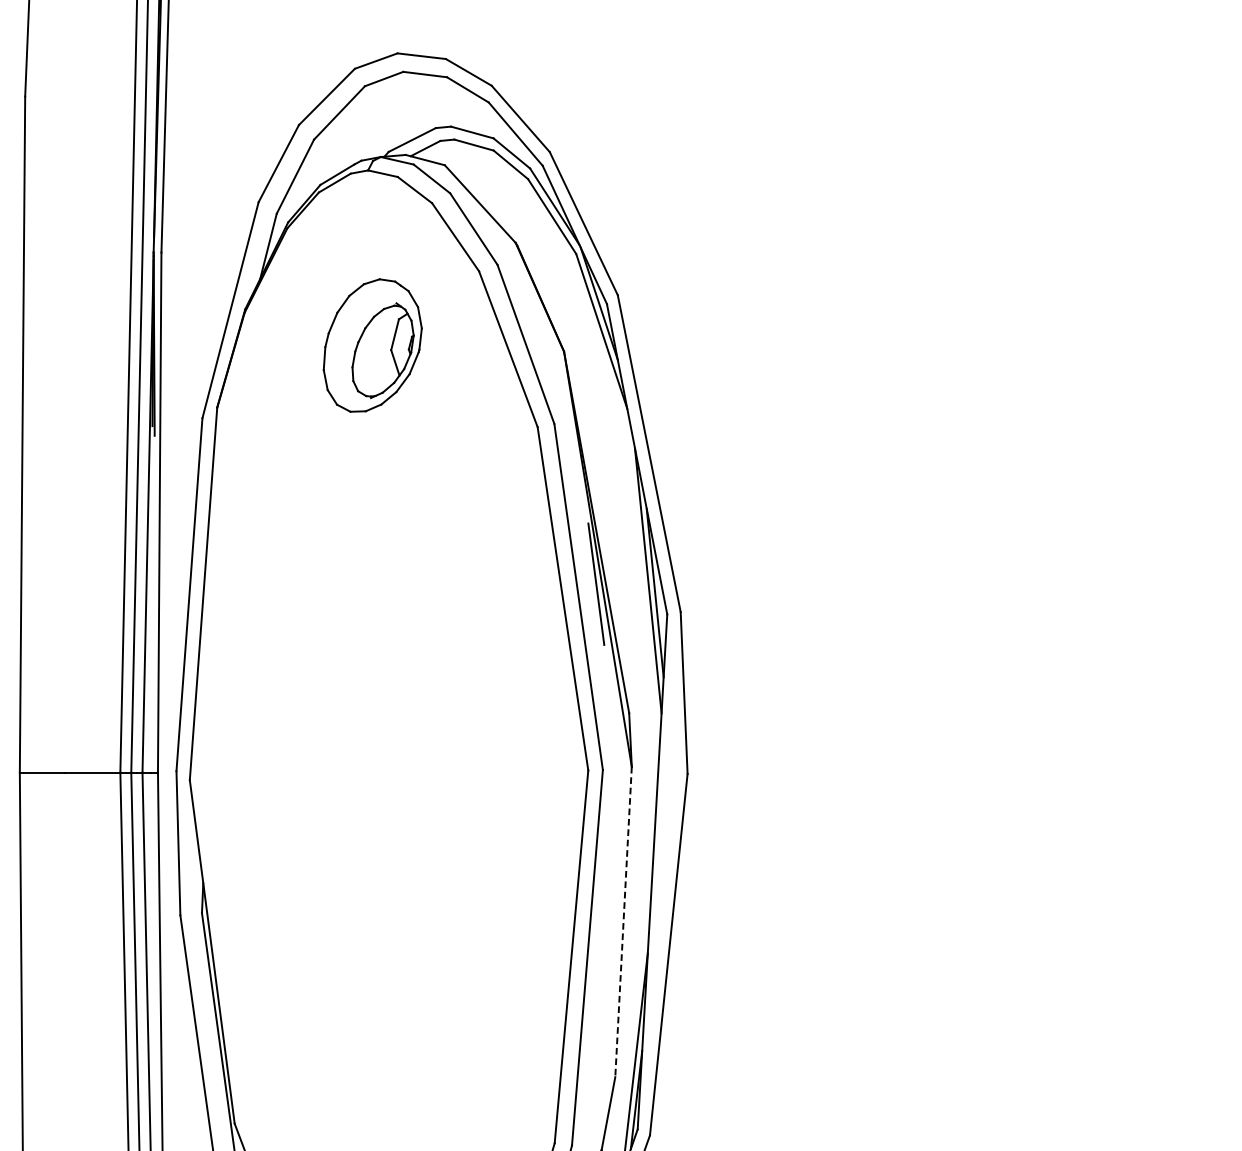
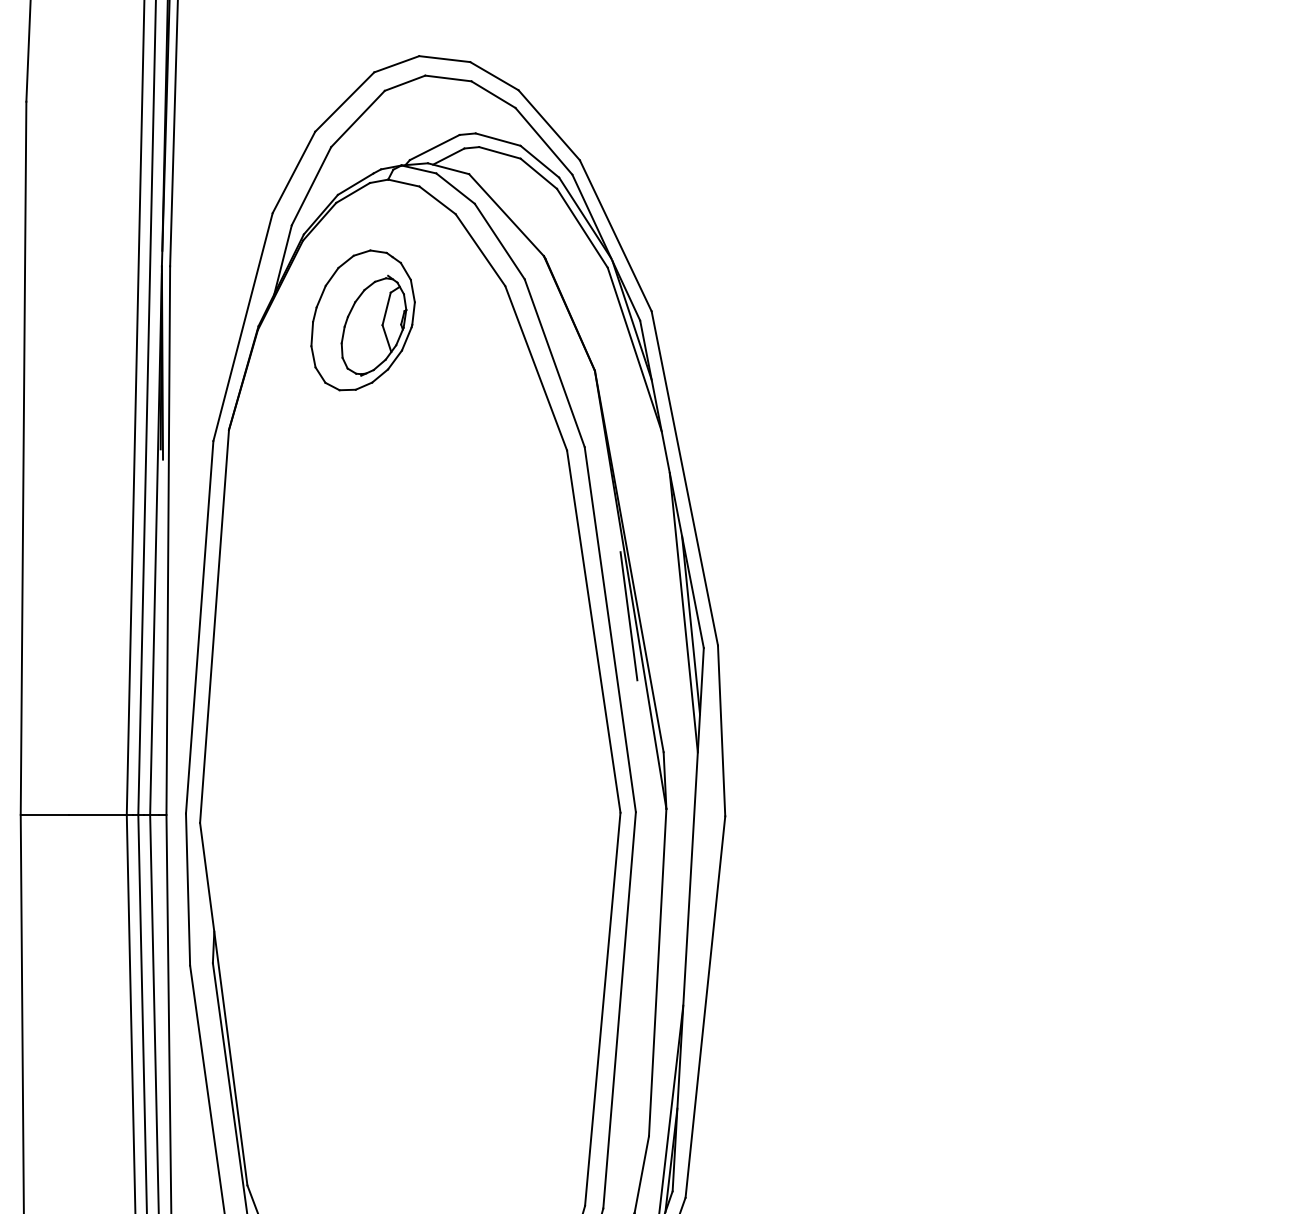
part: (372, 345) -> (362, 320), moved
line: (623, 921) -> (657, 972), dashed -> solid

